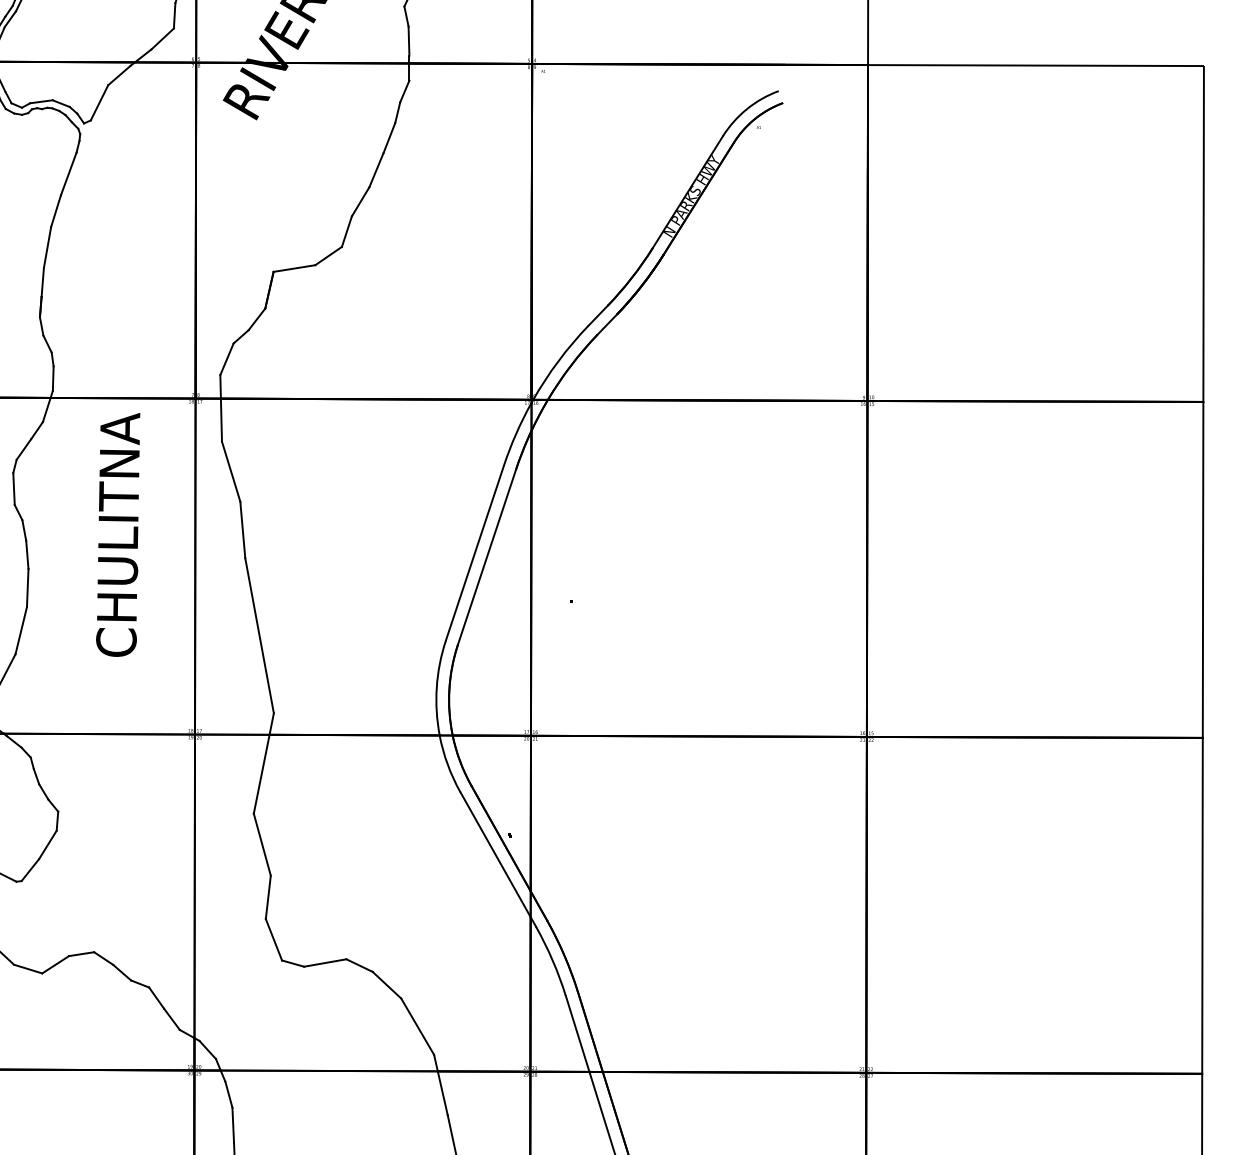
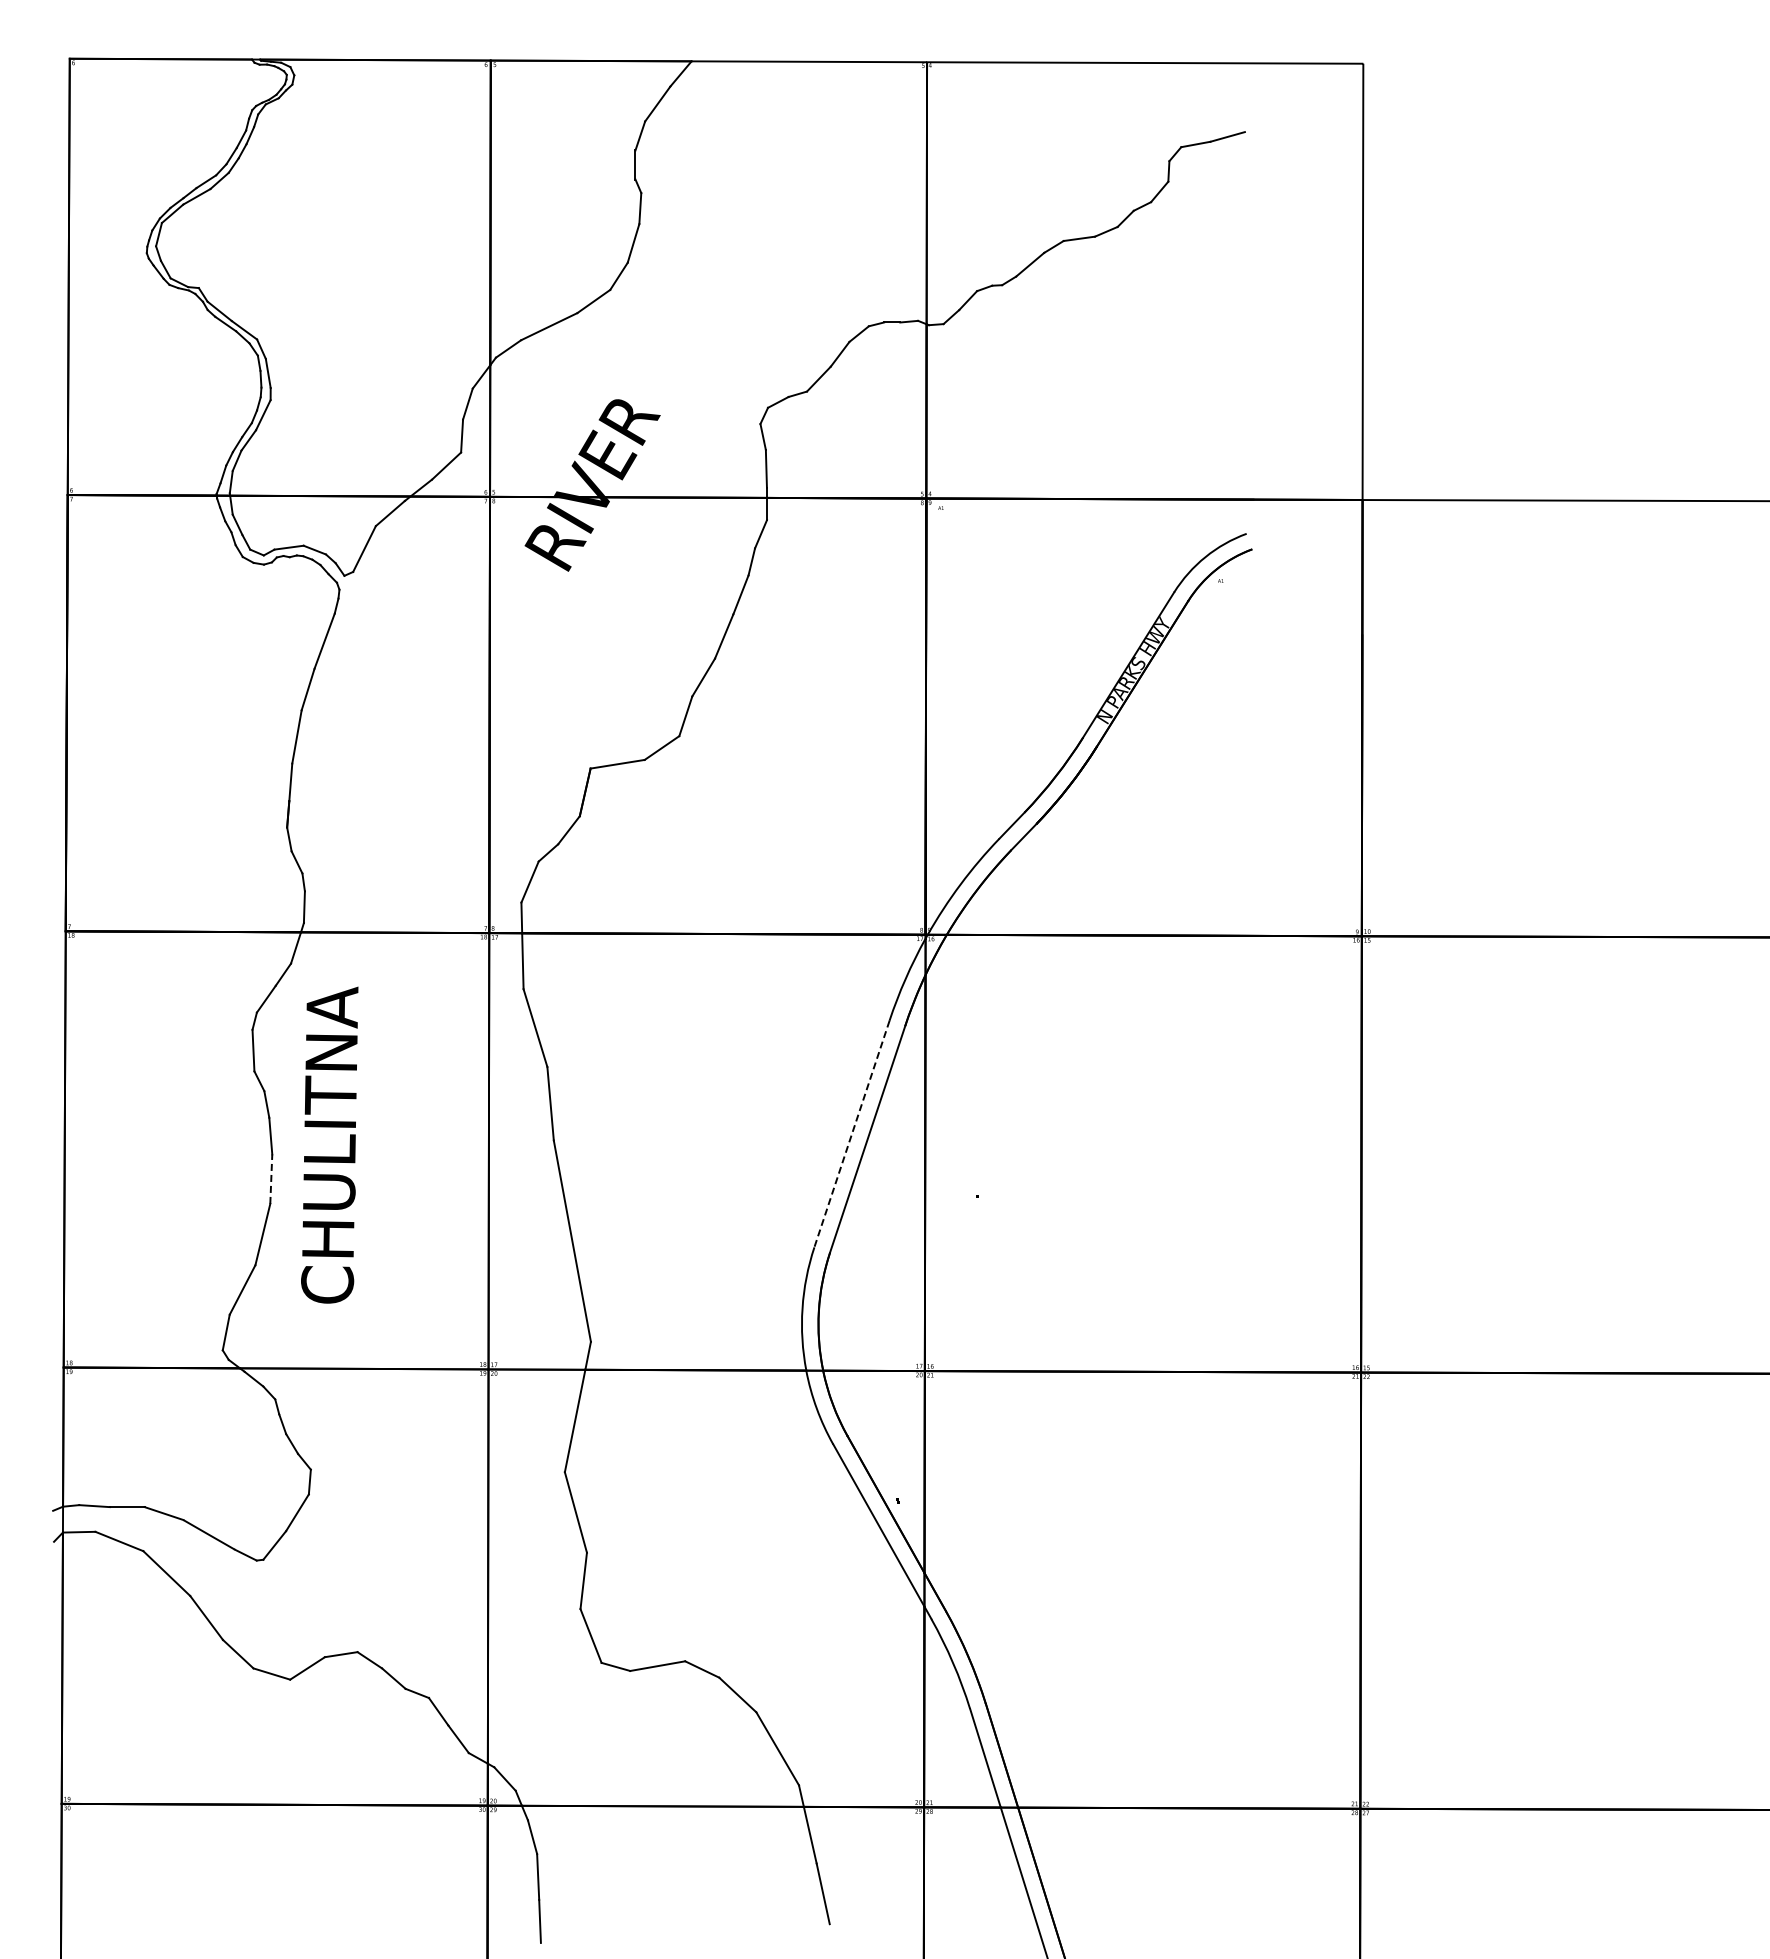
text: (117, 534) -> (329, 1144), moved
line: (474, 553) -> (851, 1134), solid -> dashed
line: (27, 588) -> (271, 1179), solid -> dashed

